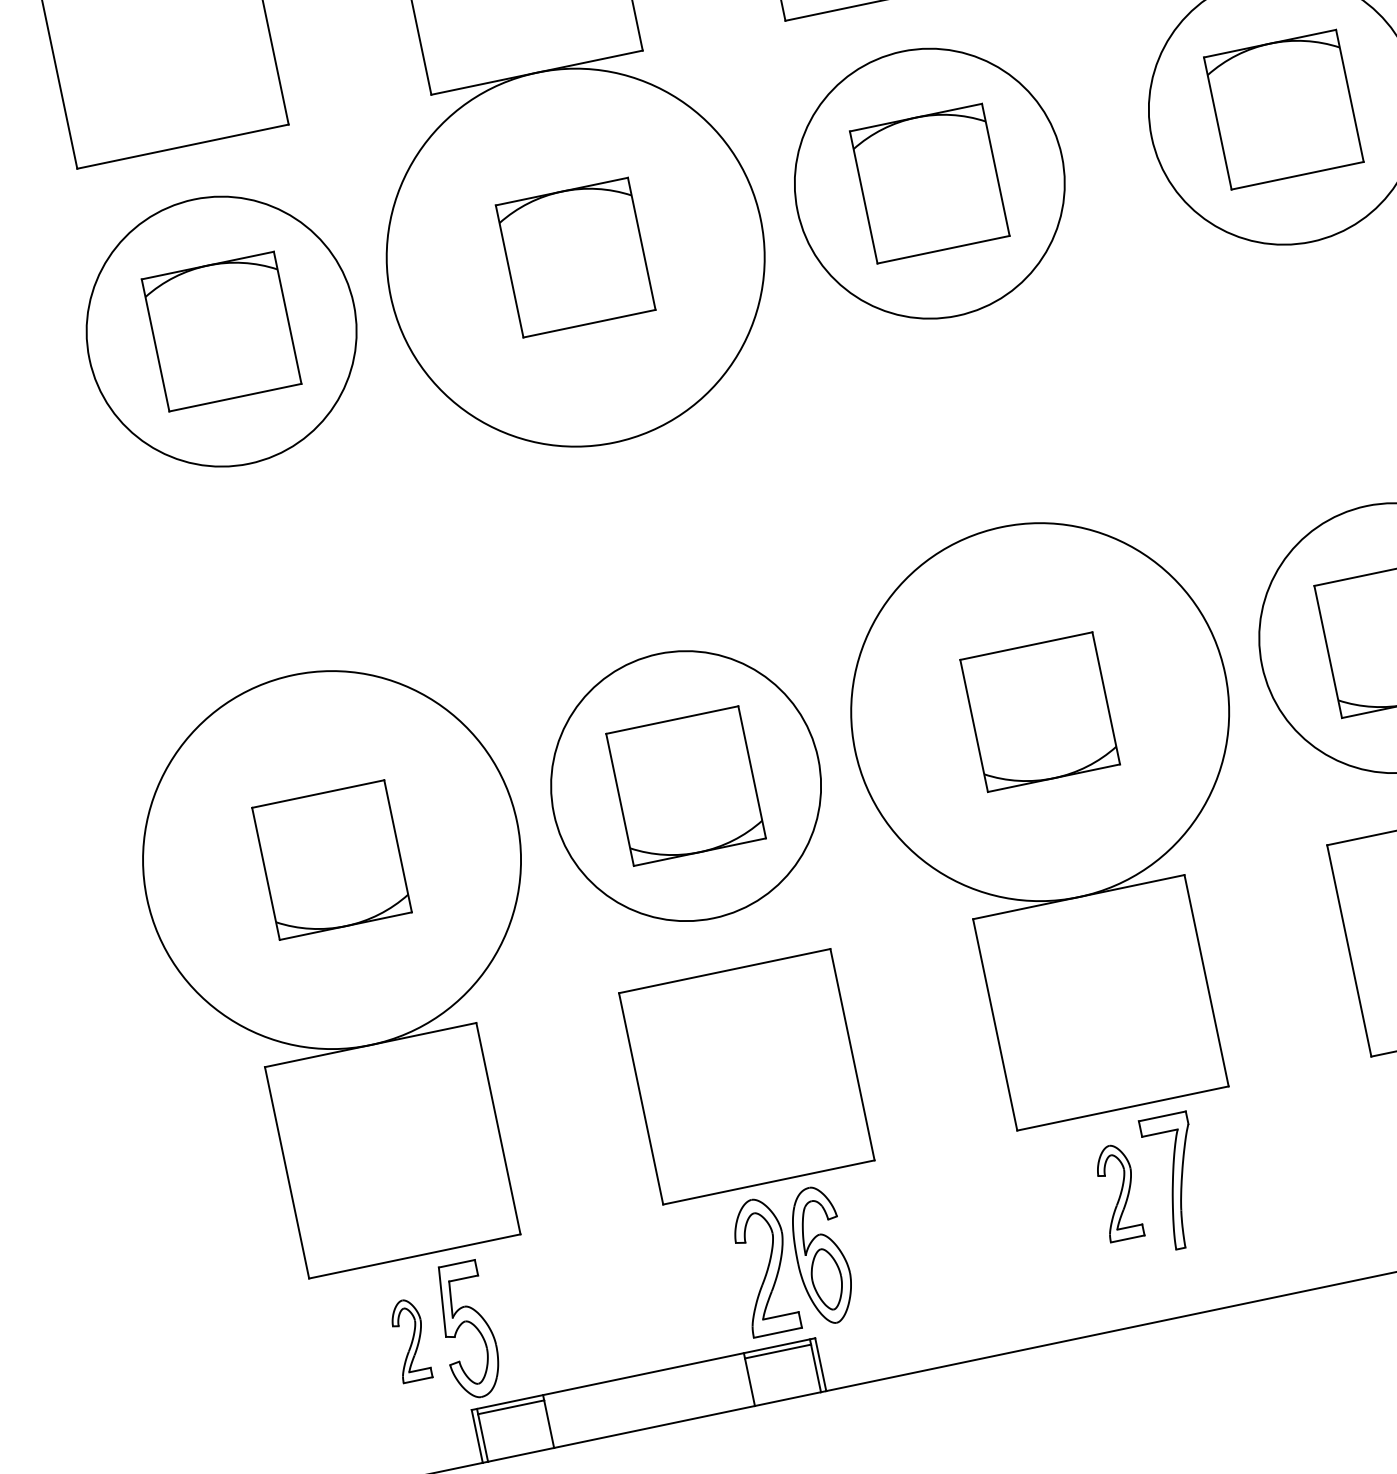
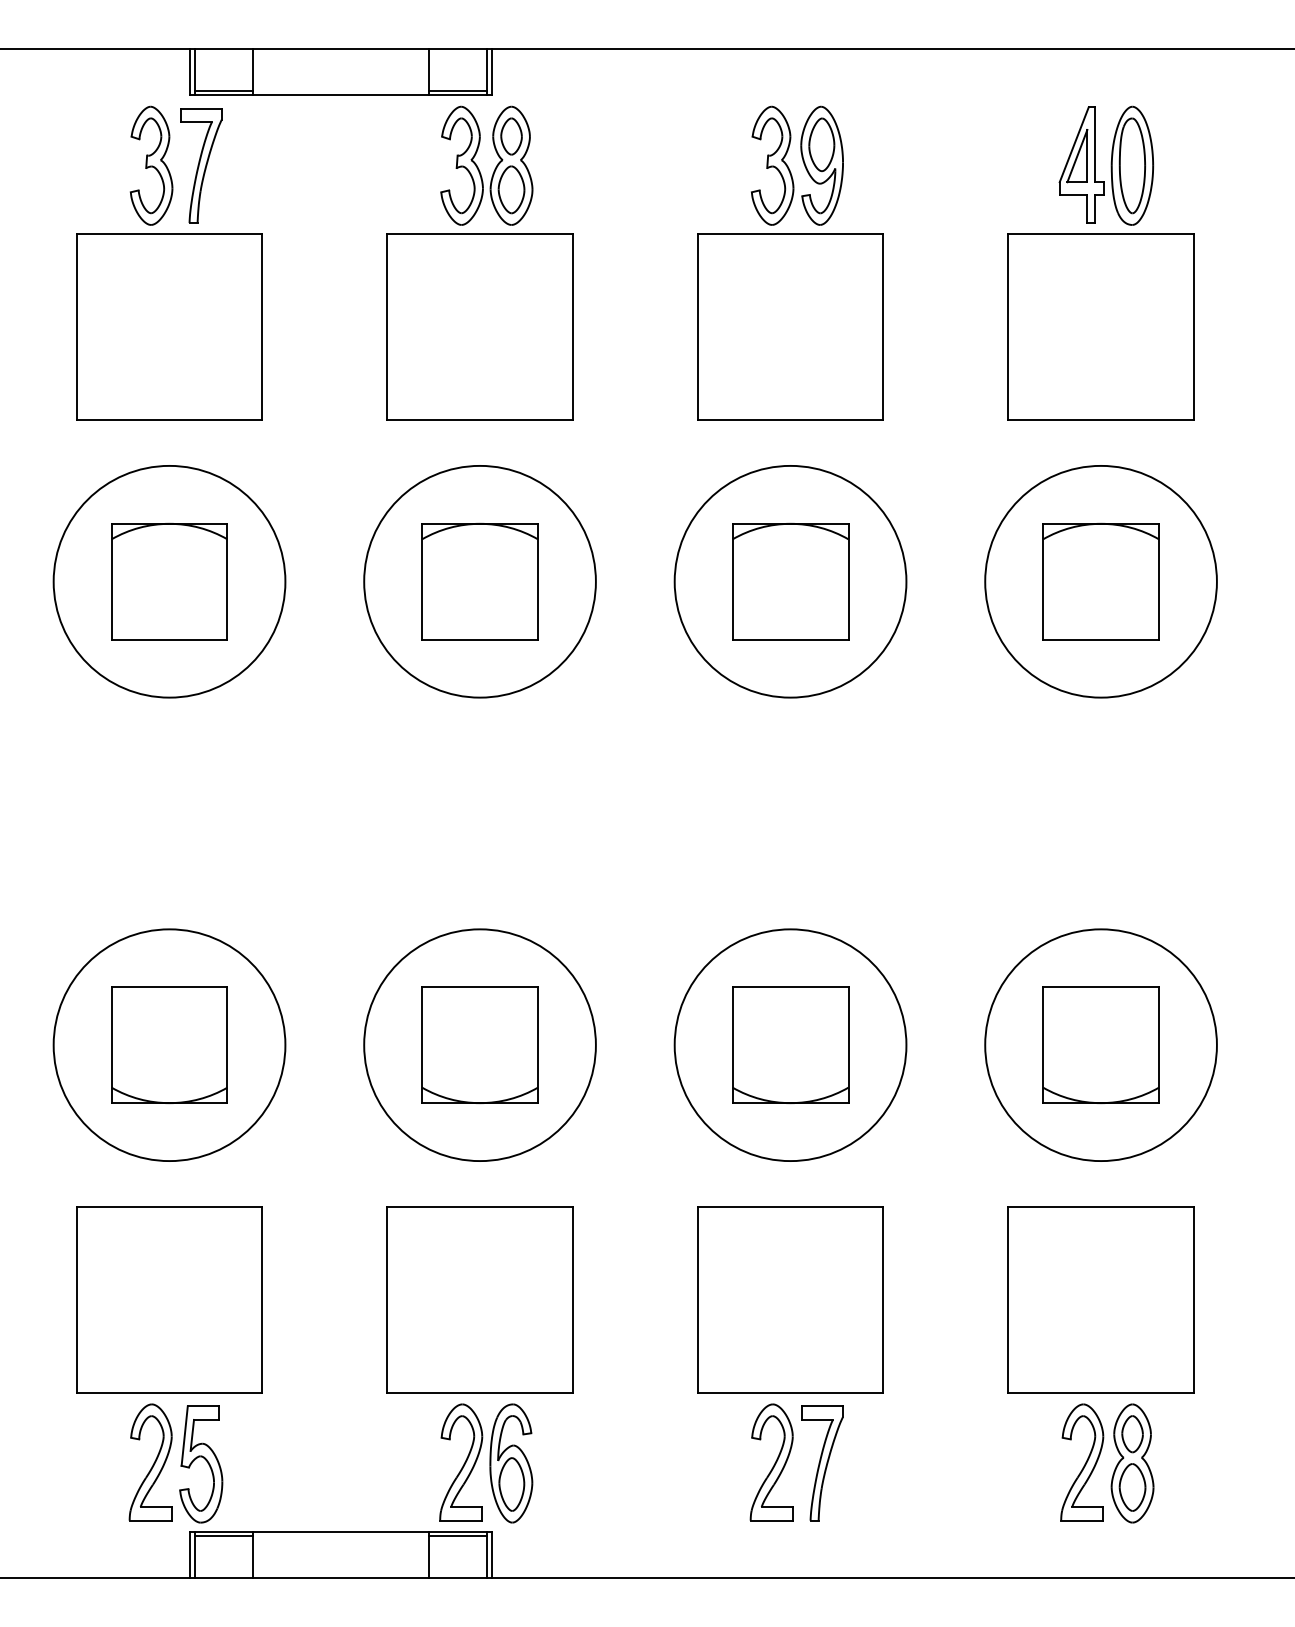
circle: (575, 257) -> (479, 581), size x0.71
circle: (1040, 712) -> (790, 1045), size x0.71
circle: (332, 860) -> (169, 1045), size x0.71
part: (1117, 1192) -> (771, 1462), size x1.43
part: (409, 1340) -> (150, 1462), size x1.67

